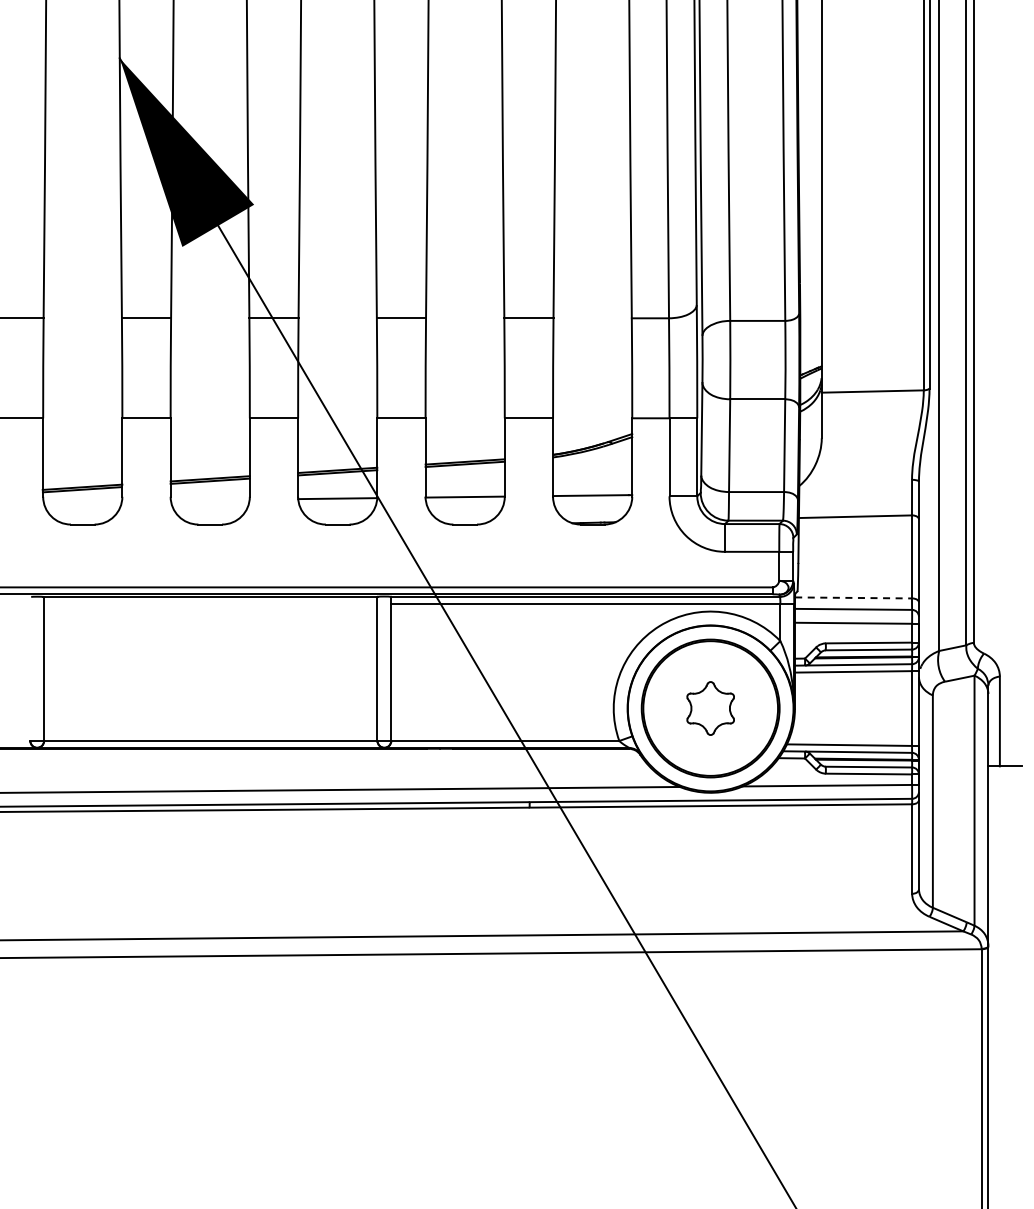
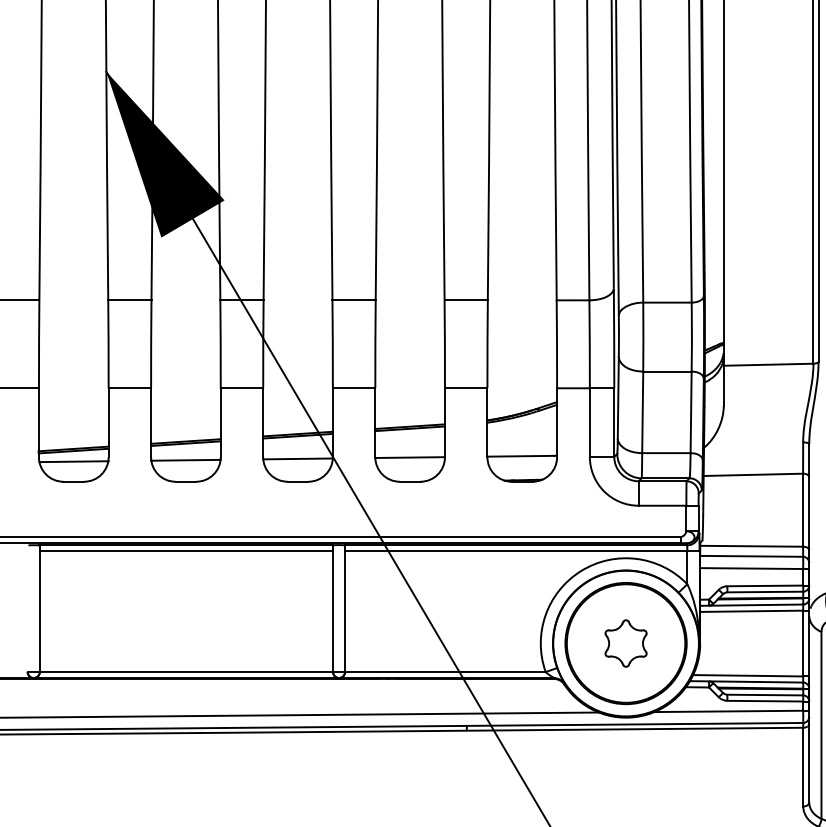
line: (209, 499) -> (185, 459), added
line: (82, 501) -> (73, 461), added
line: (854, 597) -> (752, 545), dashed -> solid
line: (210, 603) -> (186, 551), added

